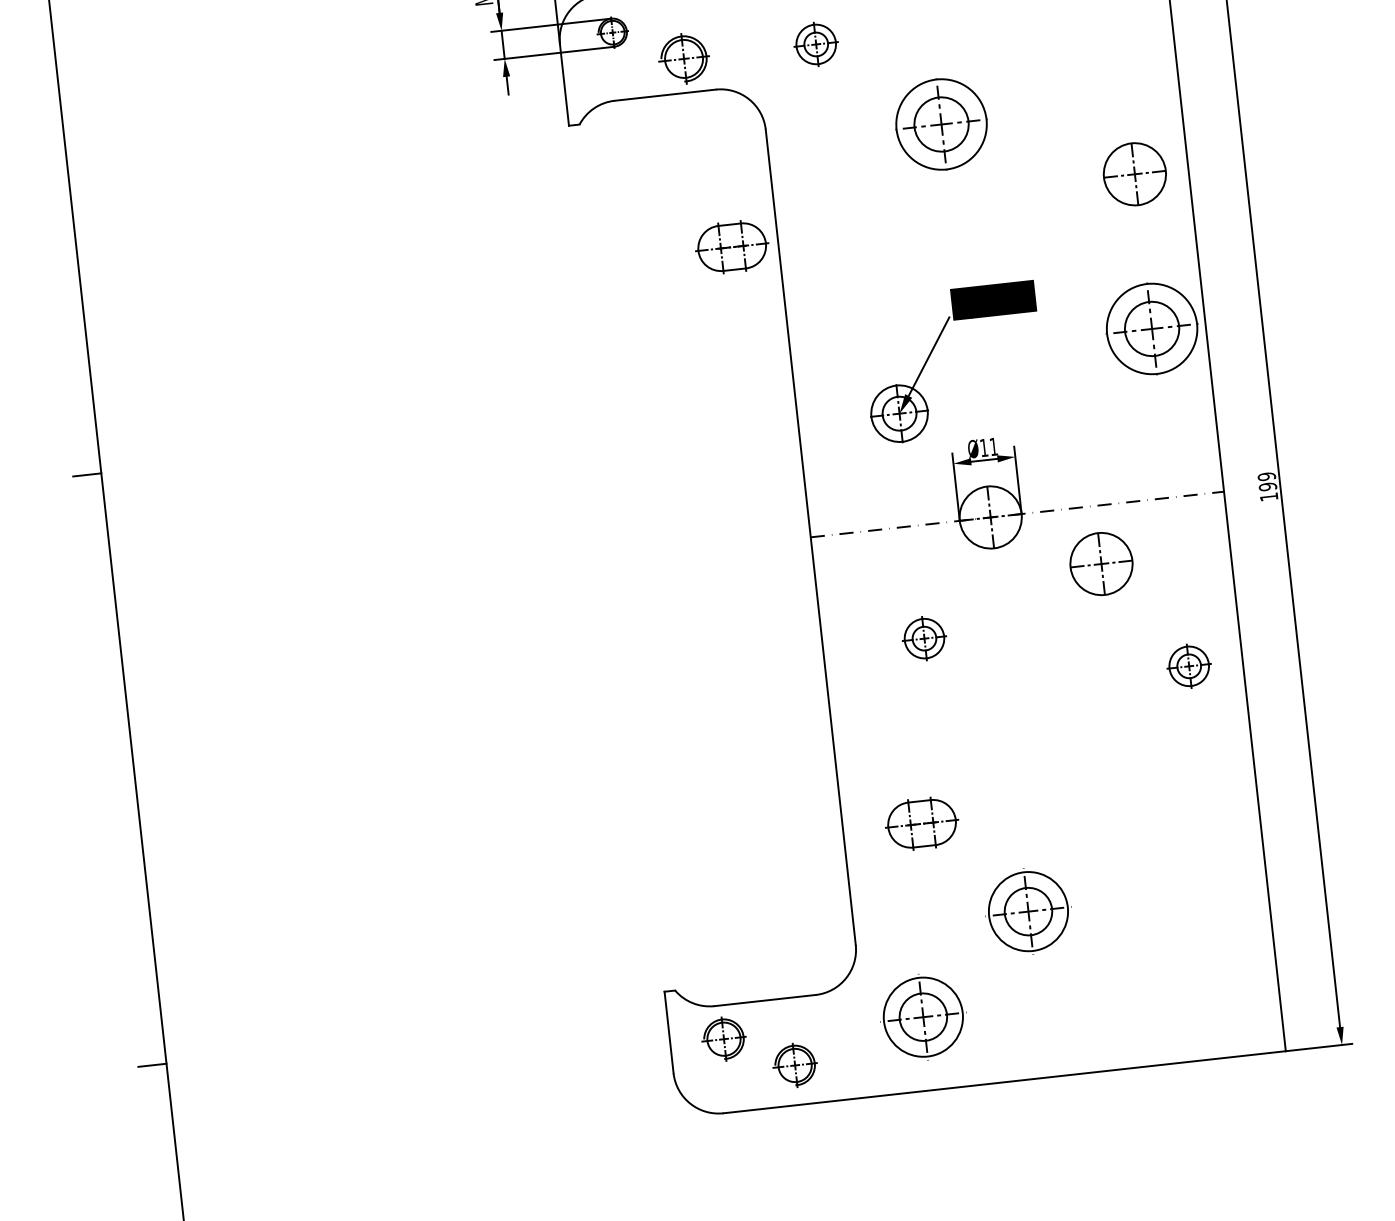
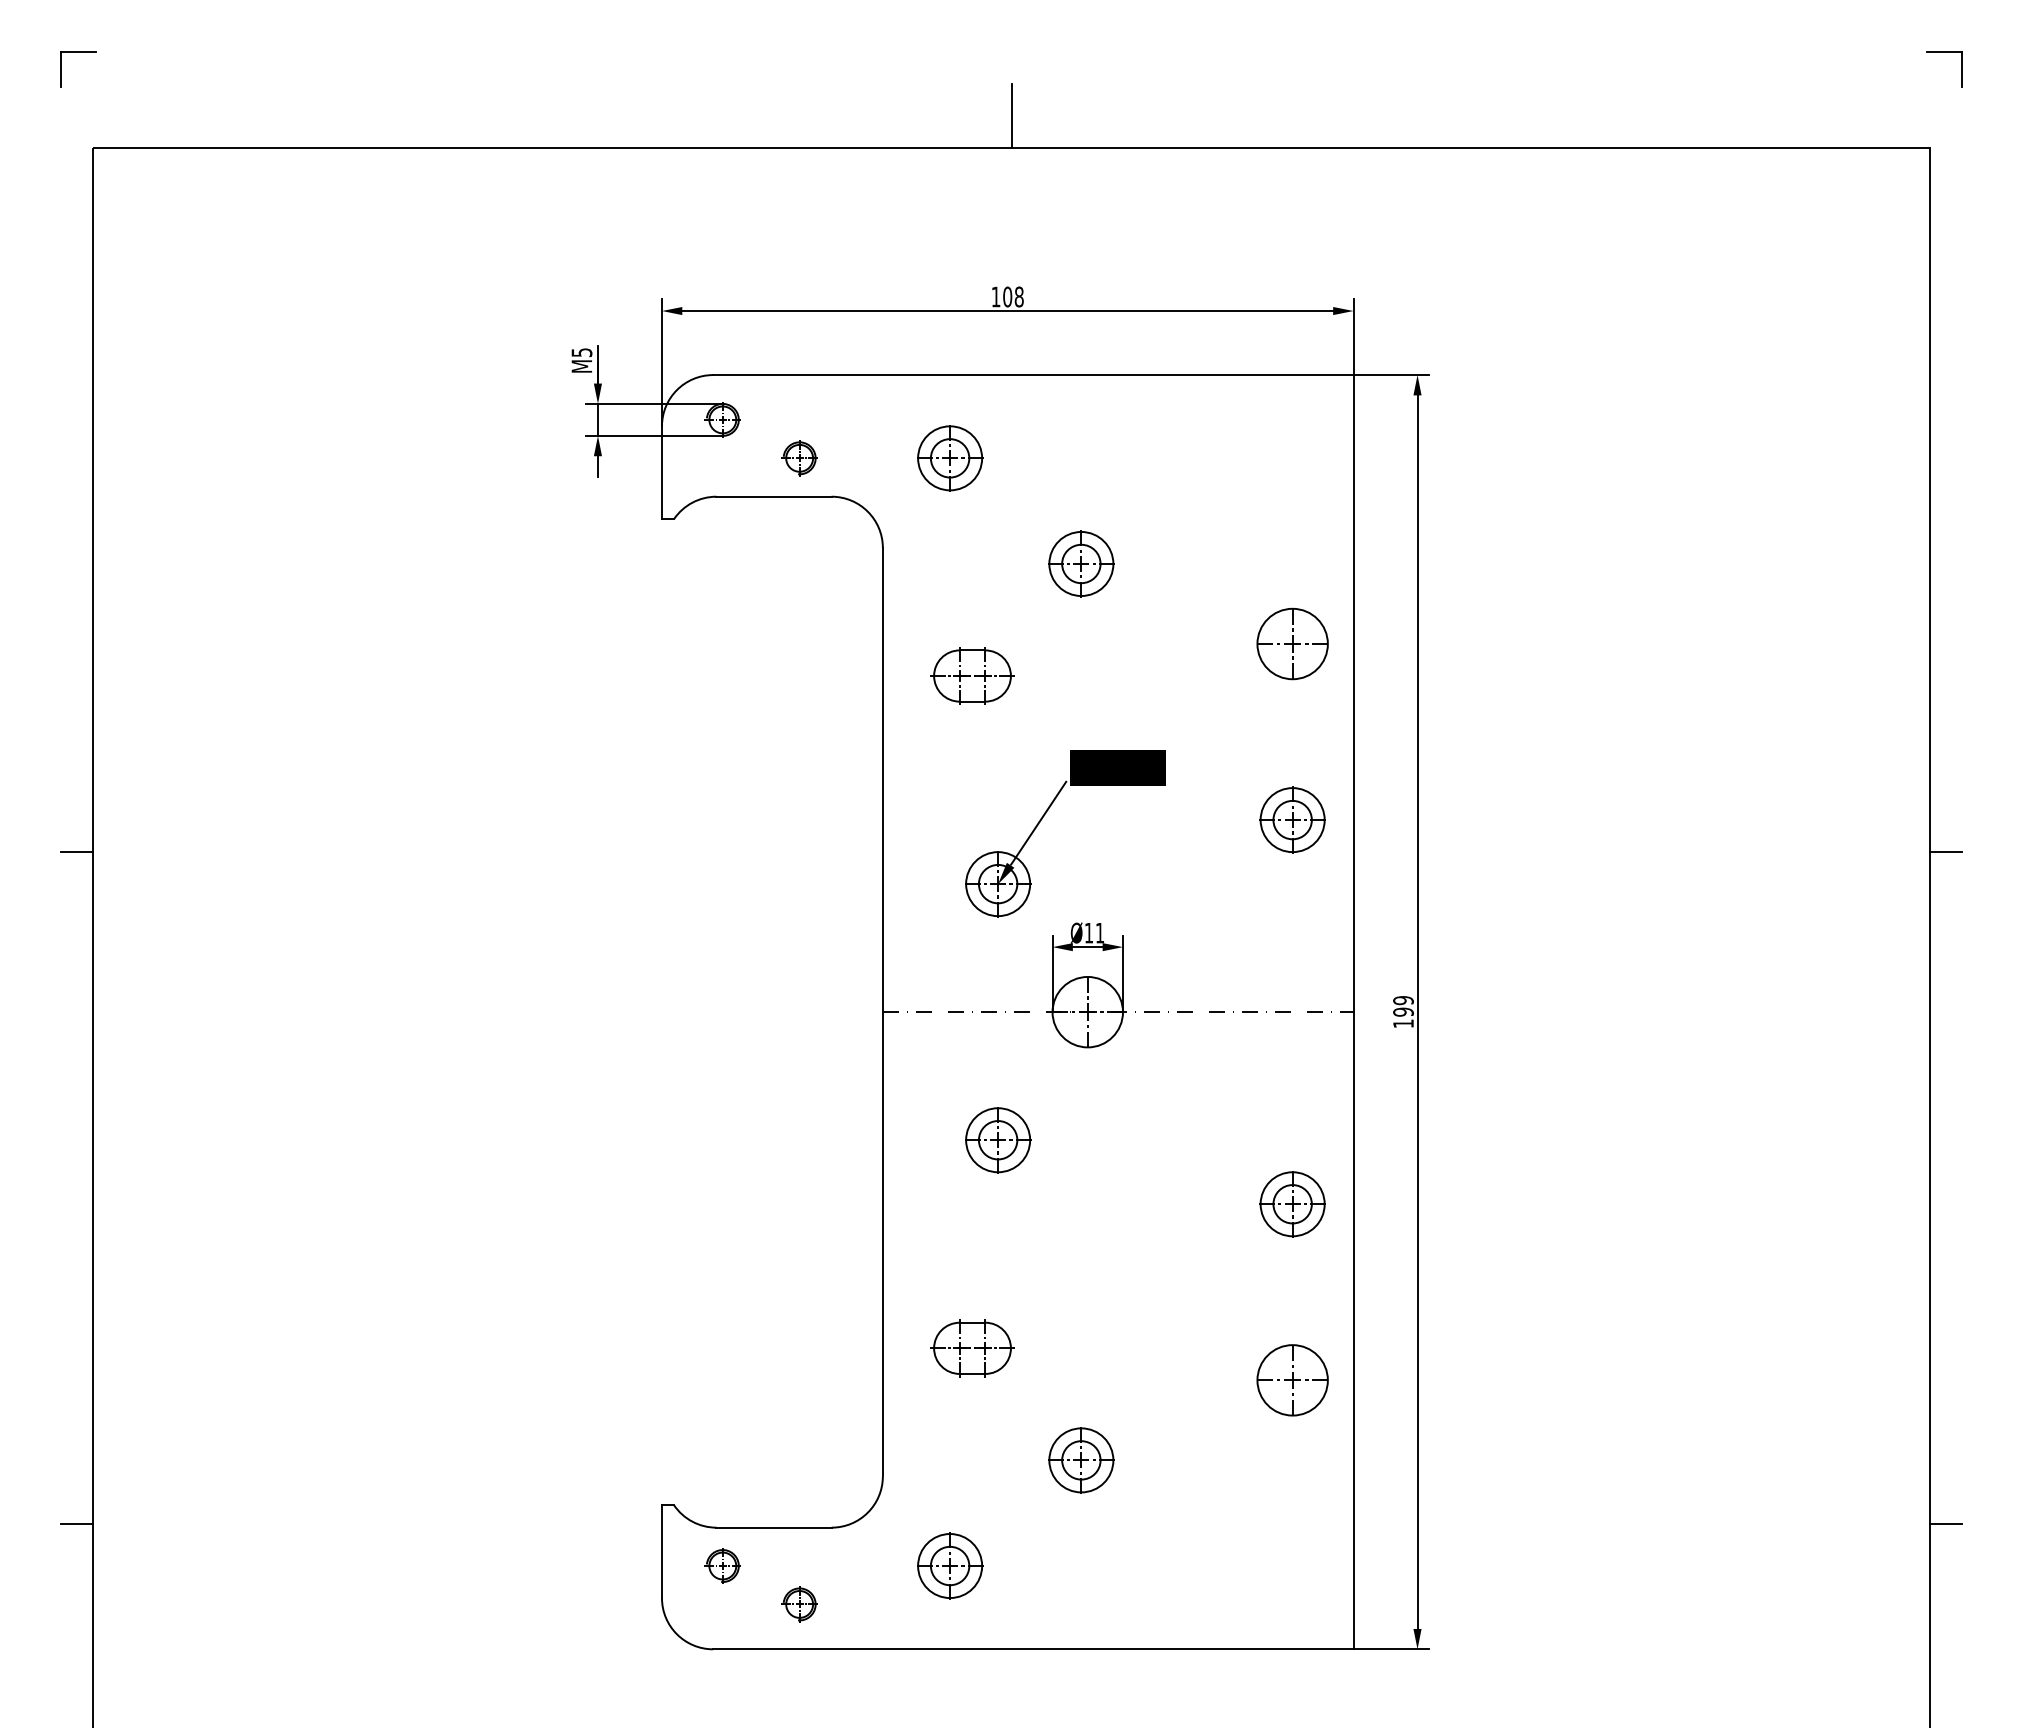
part: (816, 44) -> (950, 458), size x1.43
part: (683, 59) -> (799, 458), size x0.62
part: (941, 124) -> (1081, 563), size x0.62
part: (732, 246) -> (972, 675), moved
part: (1151, 328) -> (1292, 819), size x0.62
part: (1101, 564) -> (1292, 1380), moved
part: (924, 638) -> (998, 1140), size x1.43
part: (1189, 666) -> (1292, 1204), size x1.43
part: (1028, 911) -> (1081, 1460), size x0.71
part: (923, 1016) -> (950, 1565), size x0.71
part: (723, 1038) -> (722, 1565), size x0.71
part: (794, 1065) -> (799, 1604), size x0.71

